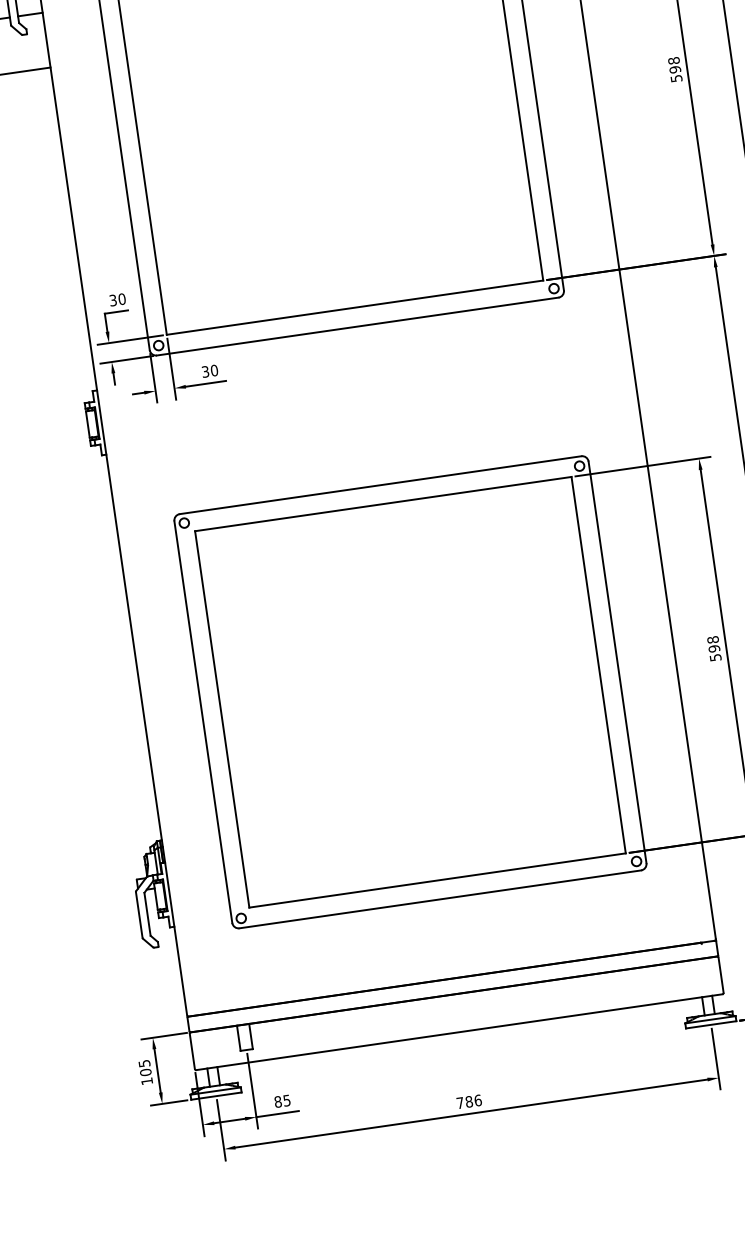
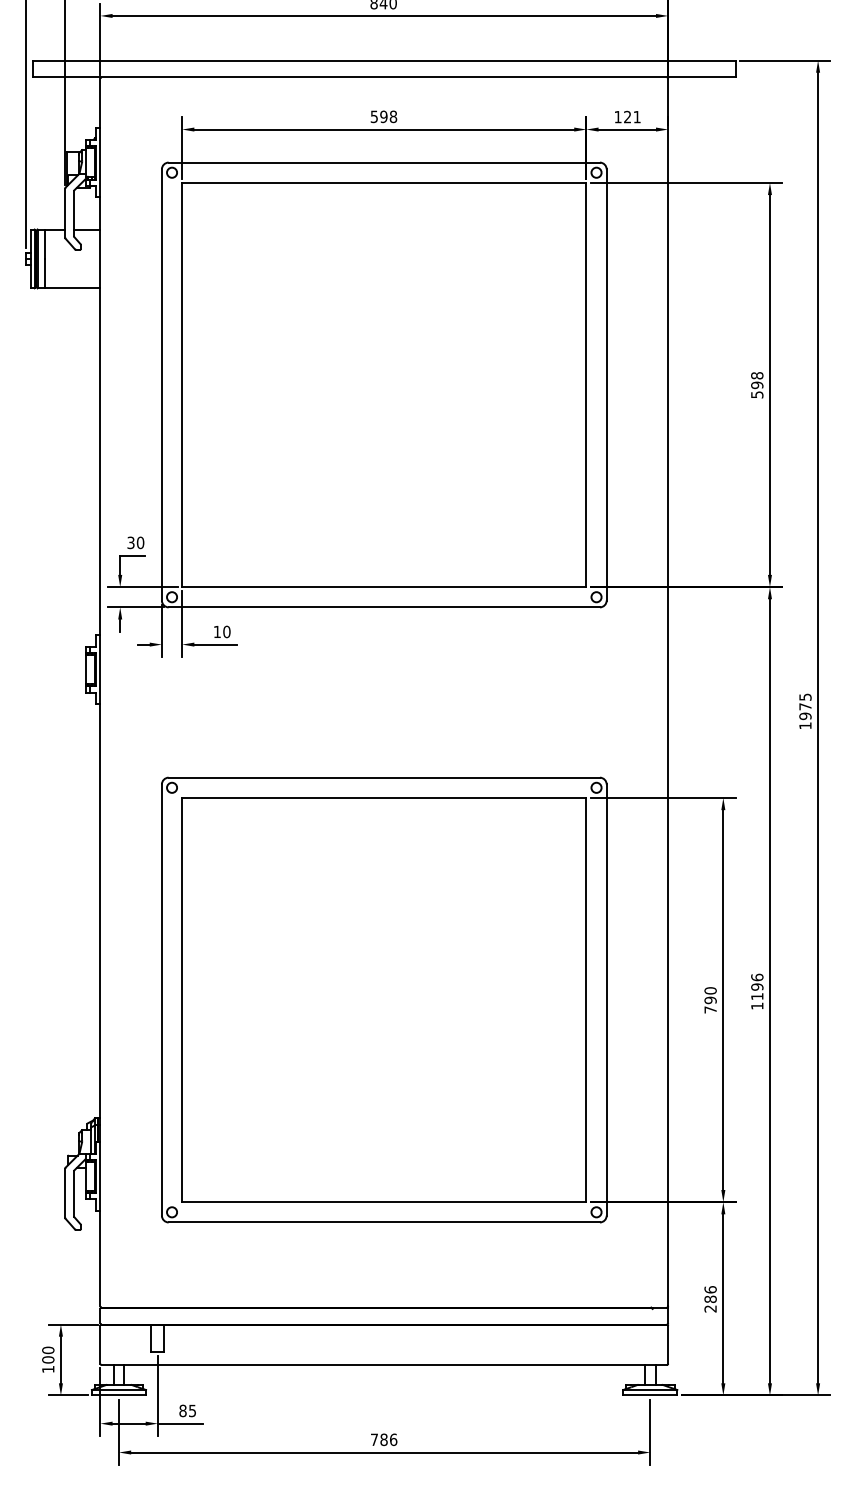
text: (204, 371) -> (216, 631), 30 -> 10
text: (714, 648) -> (710, 1000), 598 -> 790
text: (144, 1063) -> (48, 1350), 105 -> 100

